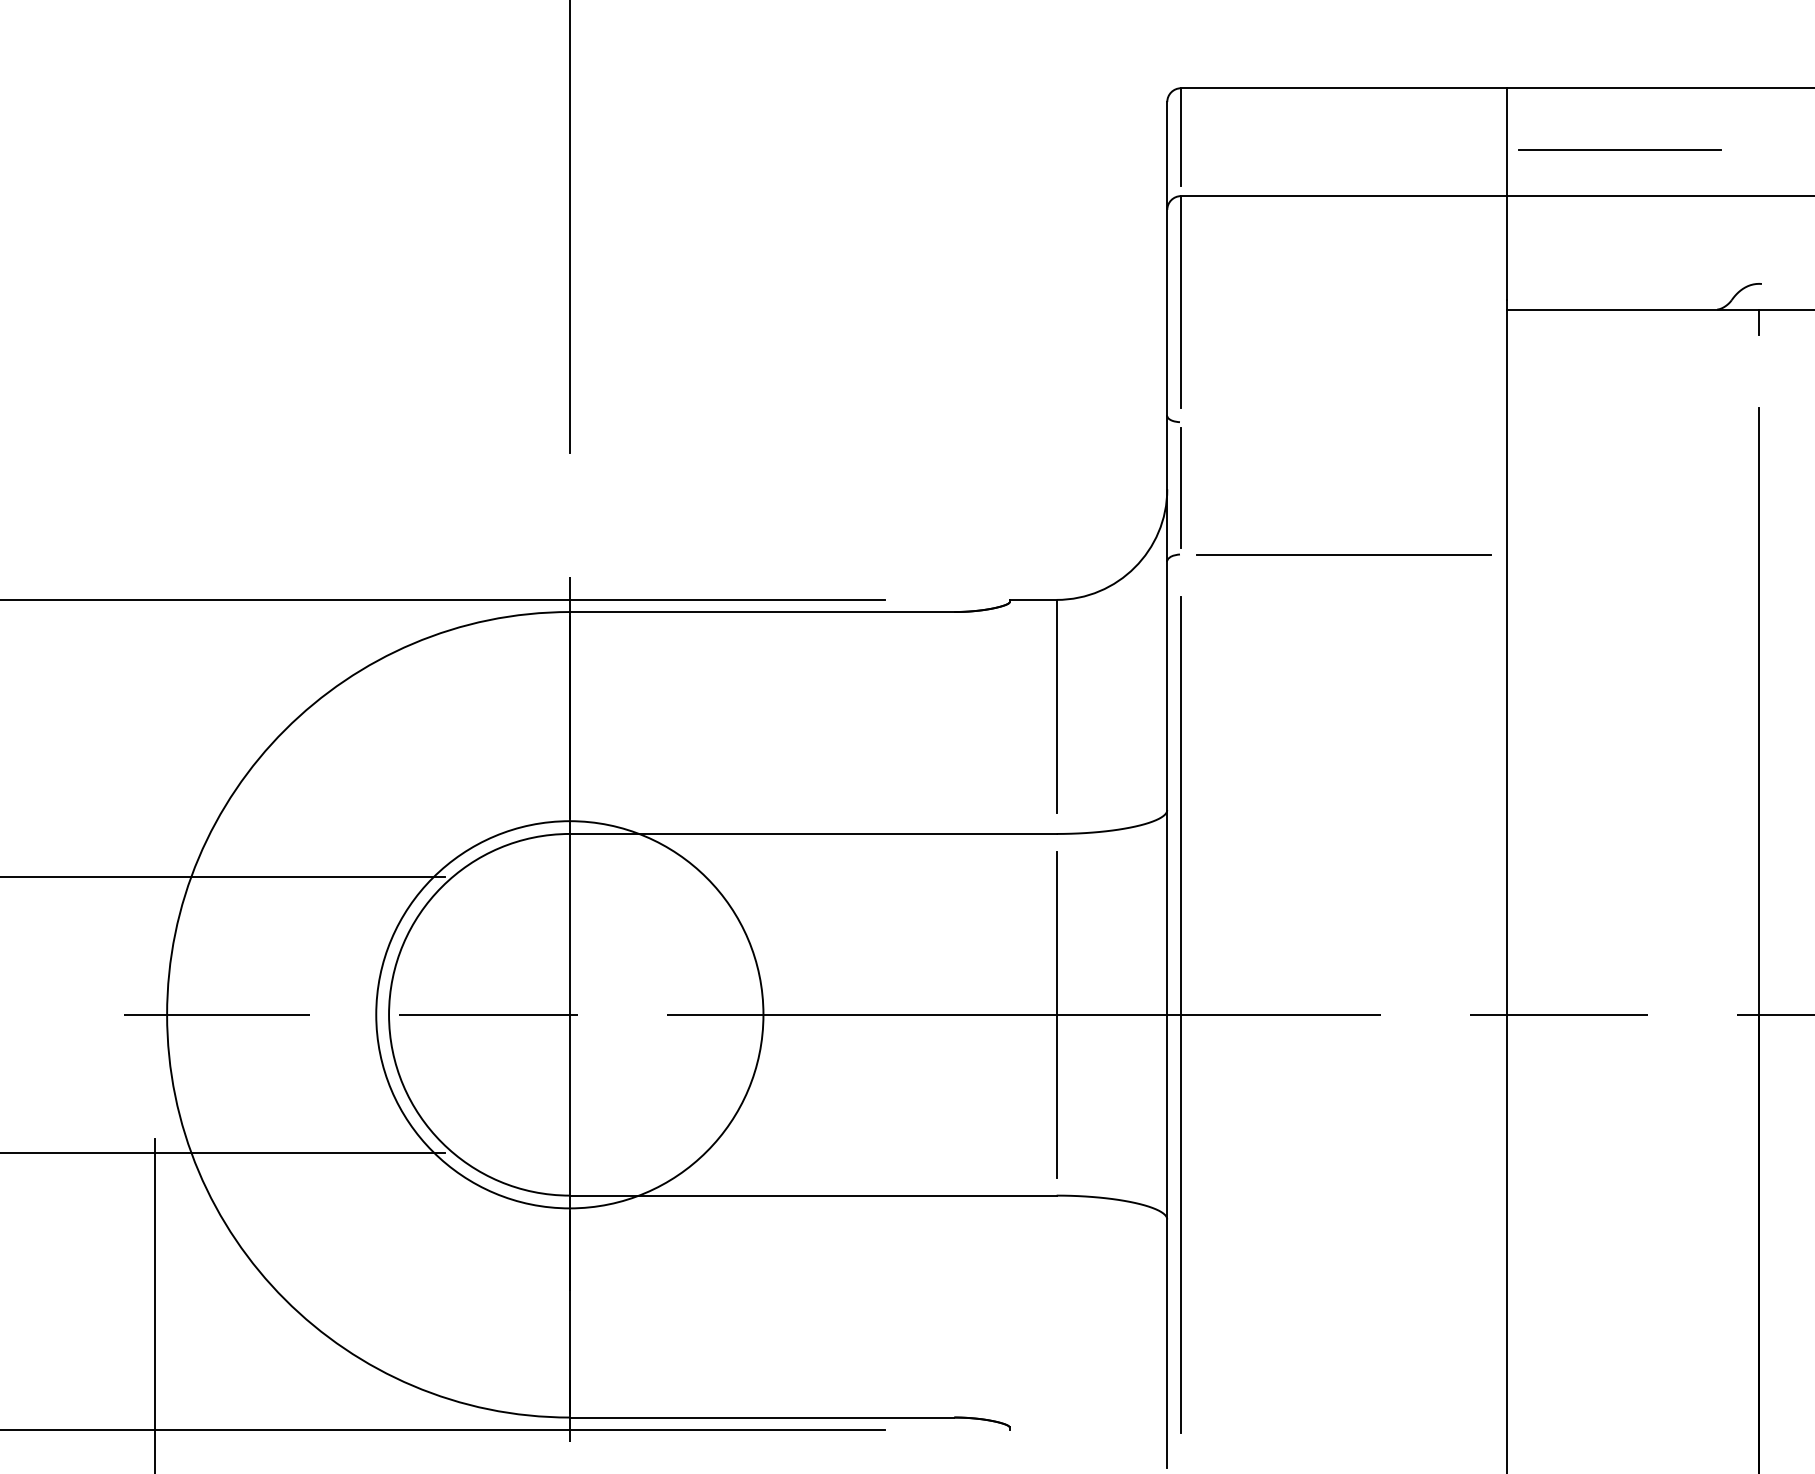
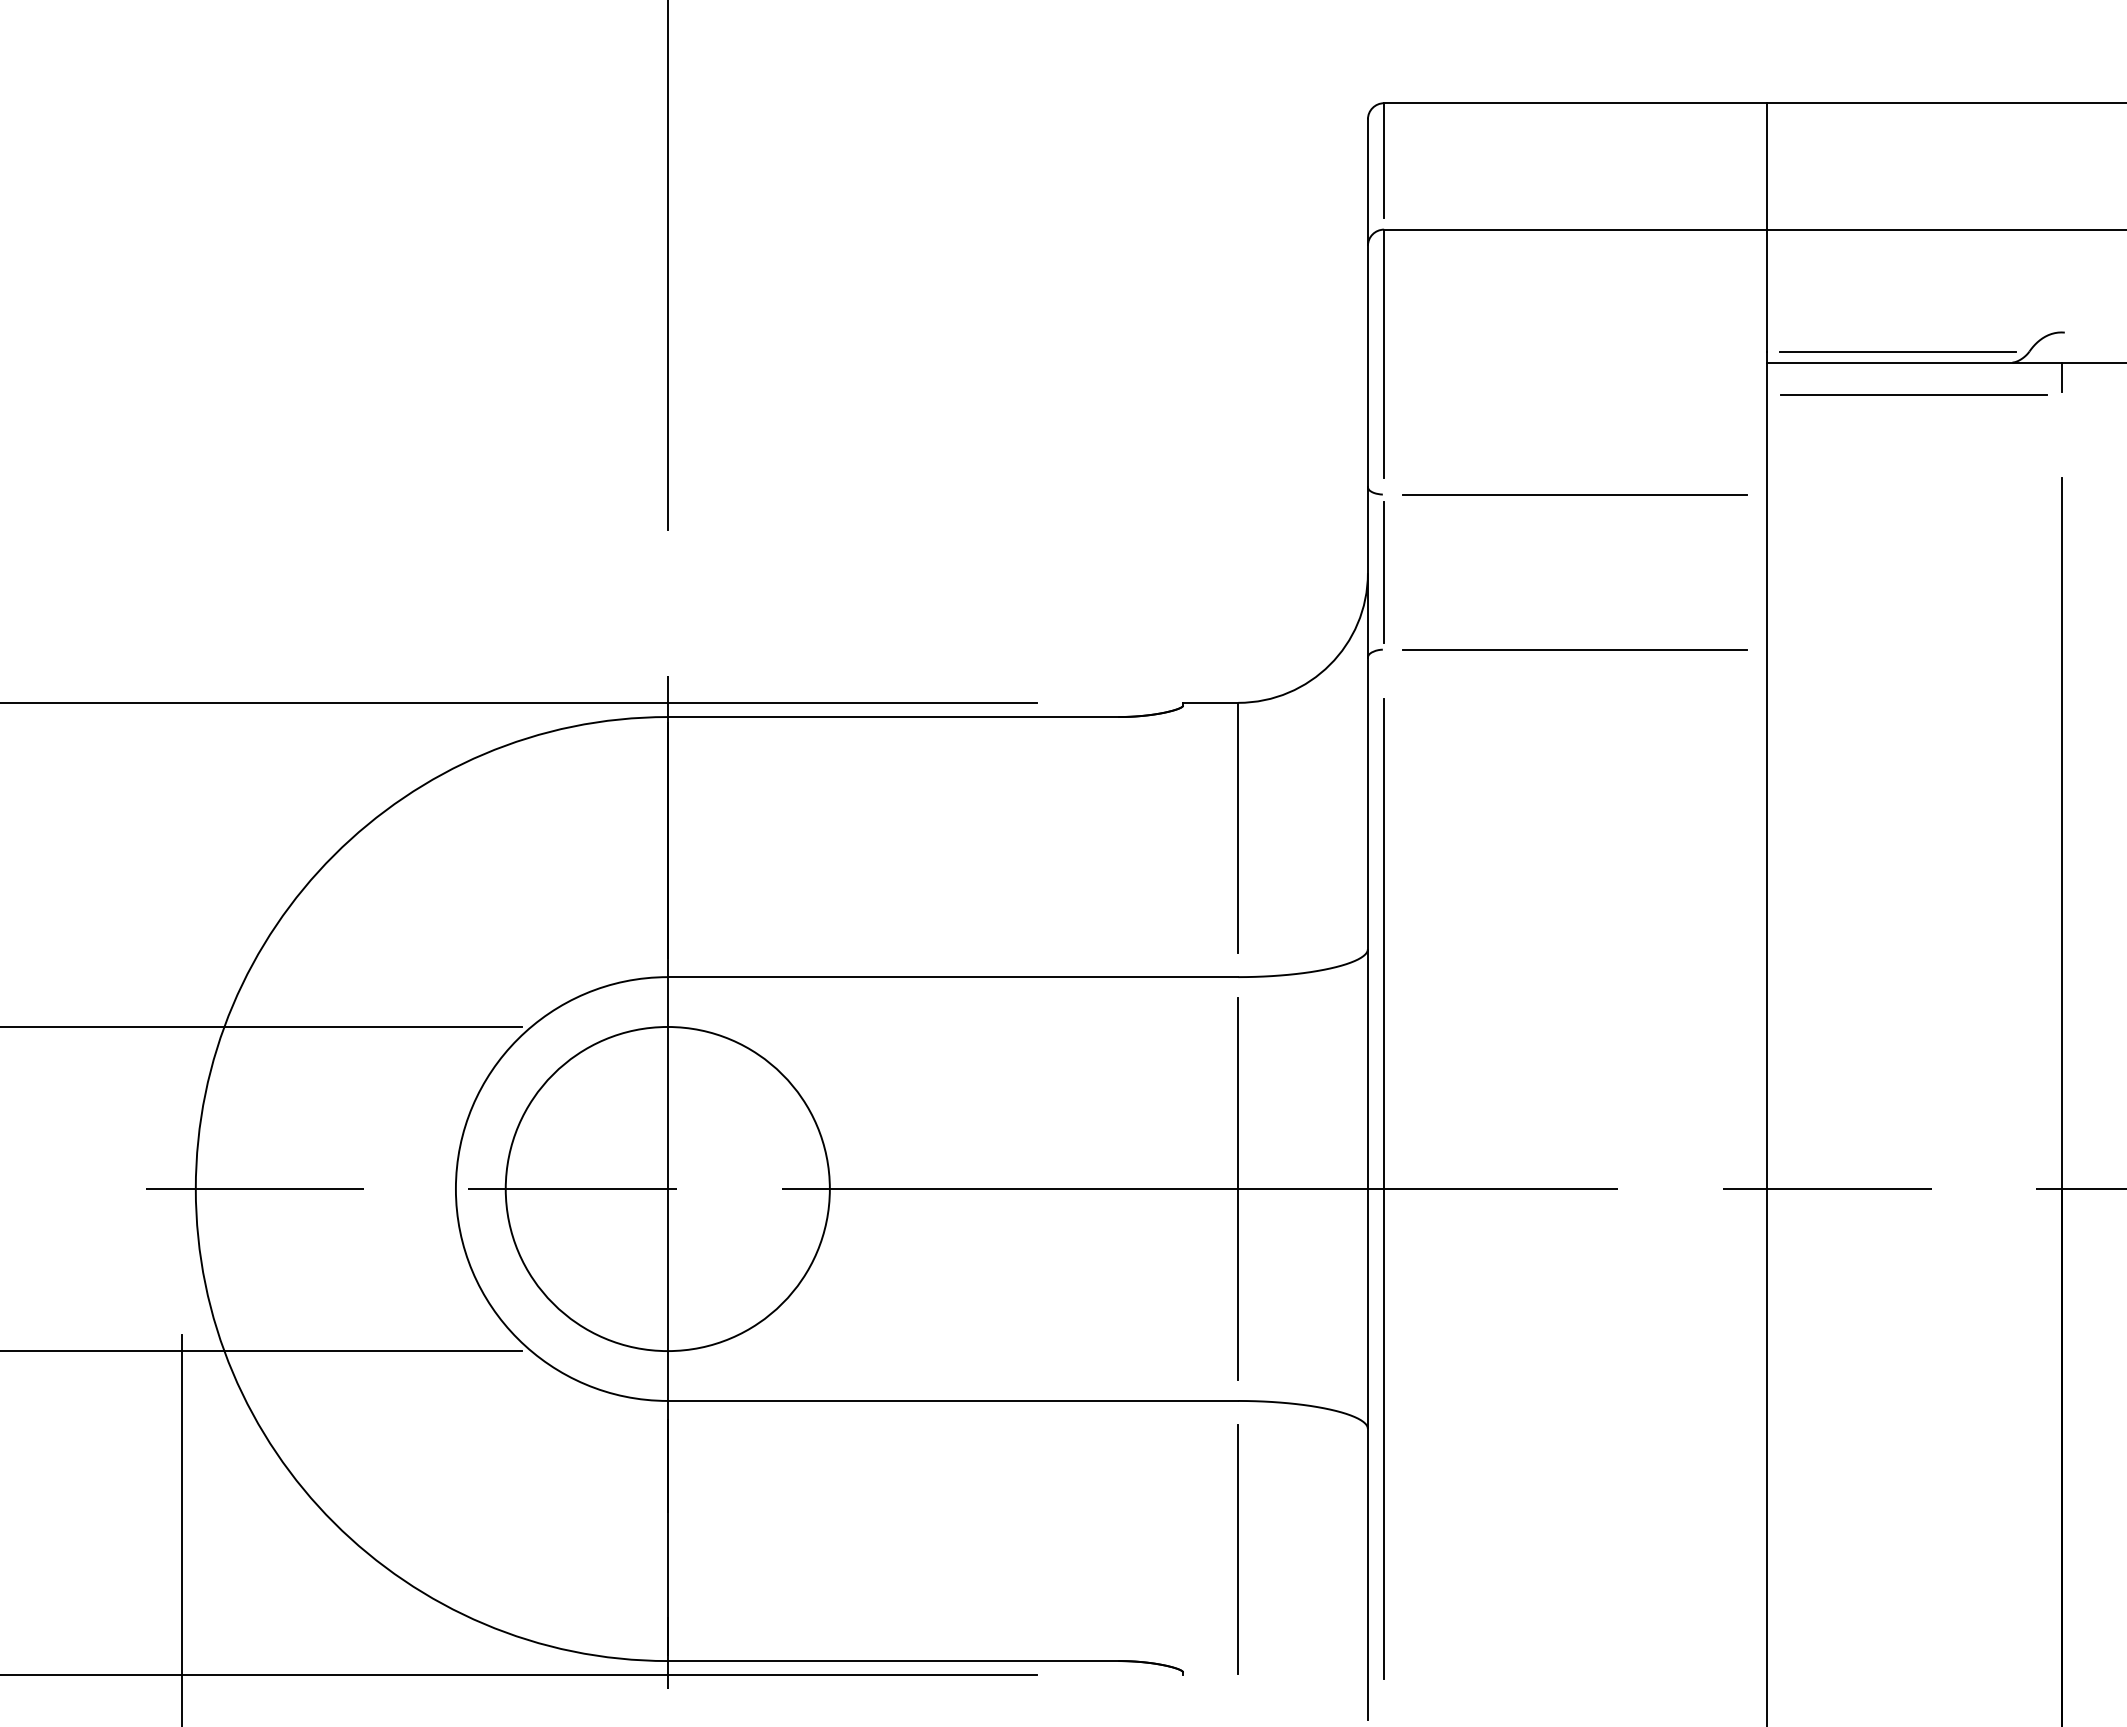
line: (1619, 149) -> (1897, 351), moved
line: (1632, 336) -> (1913, 394), added
line: (1343, 422) -> (1574, 494), added
circle: (569, 1014) -> (667, 1188), size x0.71
line: (1056, 1322) -> (1238, 1549), added

